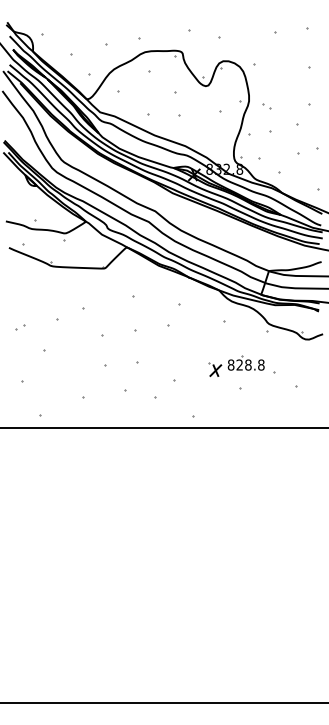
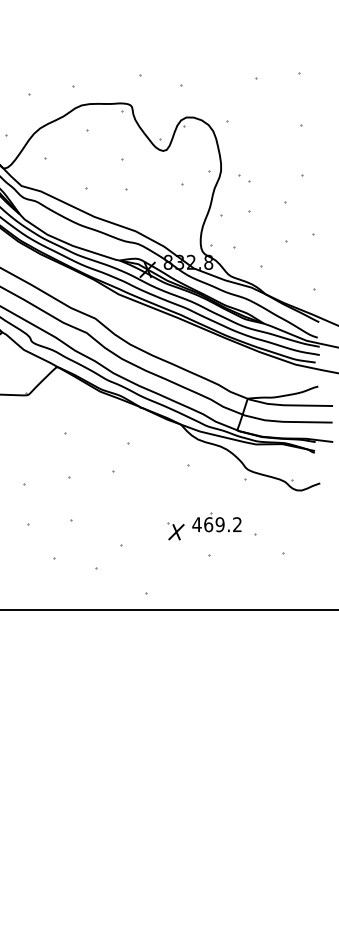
text: (245, 364) -> (216, 523), 828.8 -> 469.2

